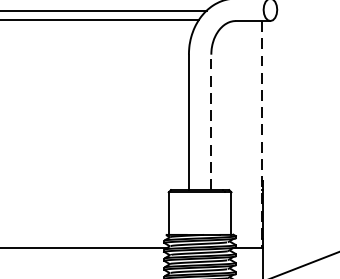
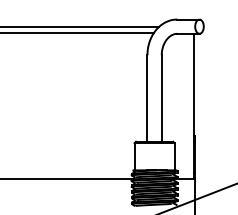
line: (210, 122) -> (161, 98), dashed -> solid
line: (261, 134) -> (193, 106), dashed -> solid

